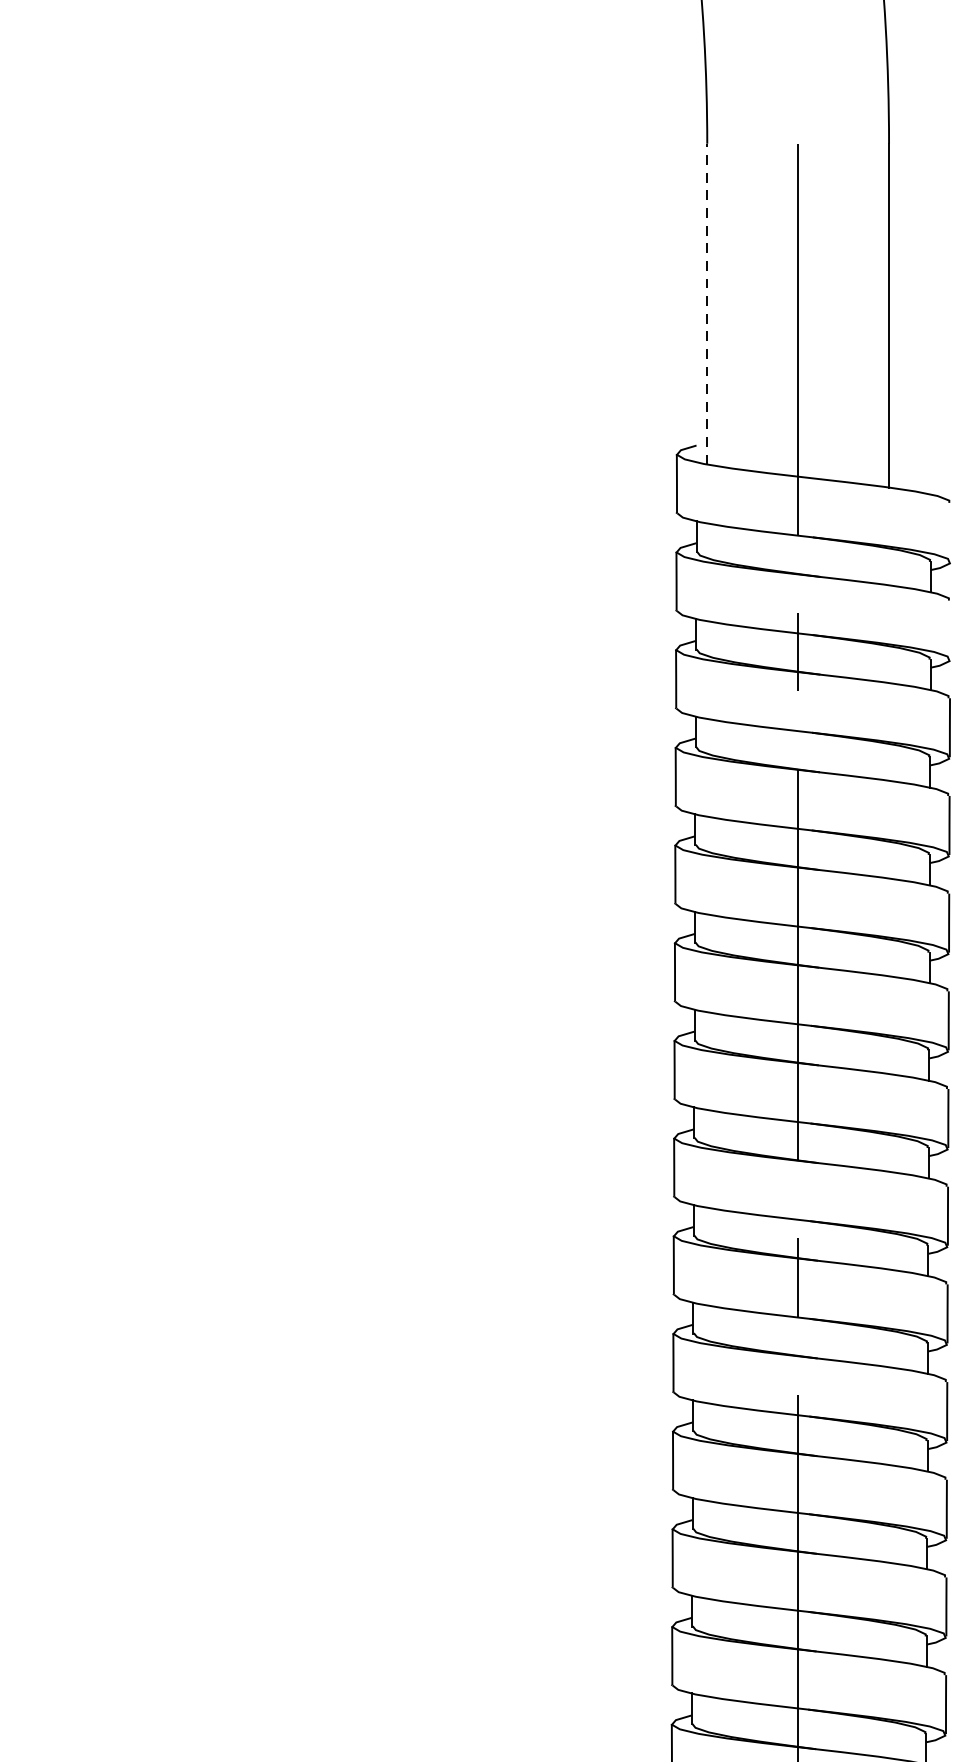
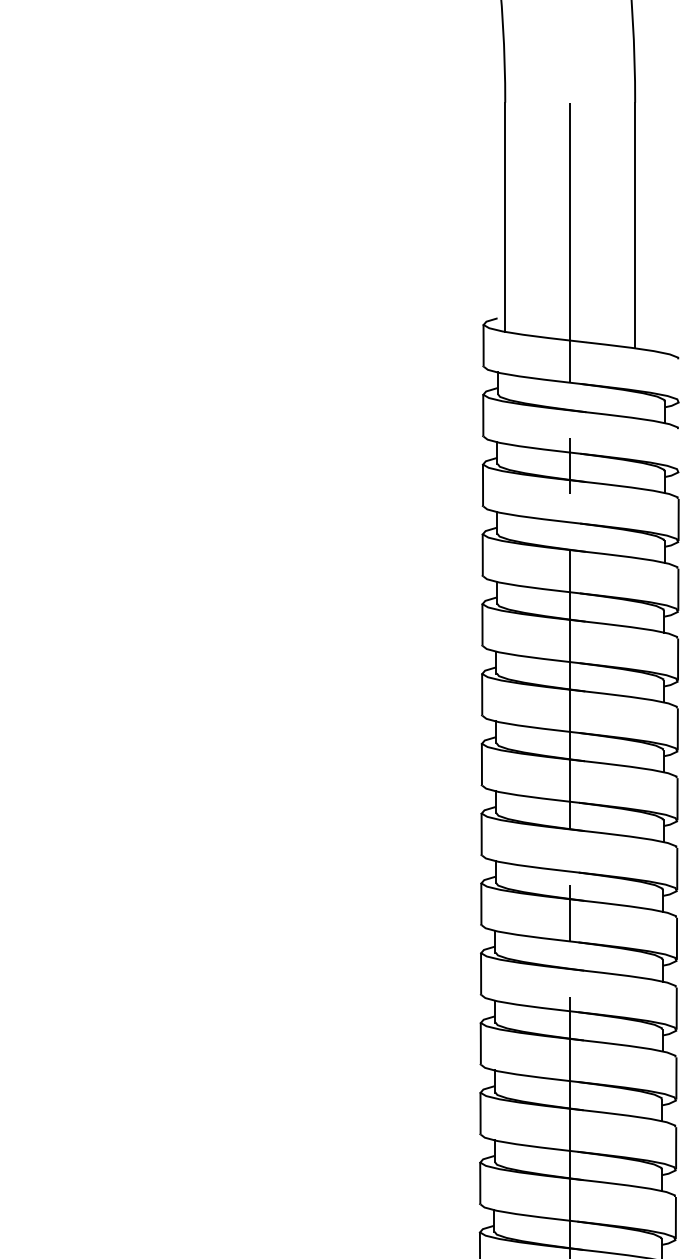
line: (707, 304) -> (505, 217), dashed -> solid

